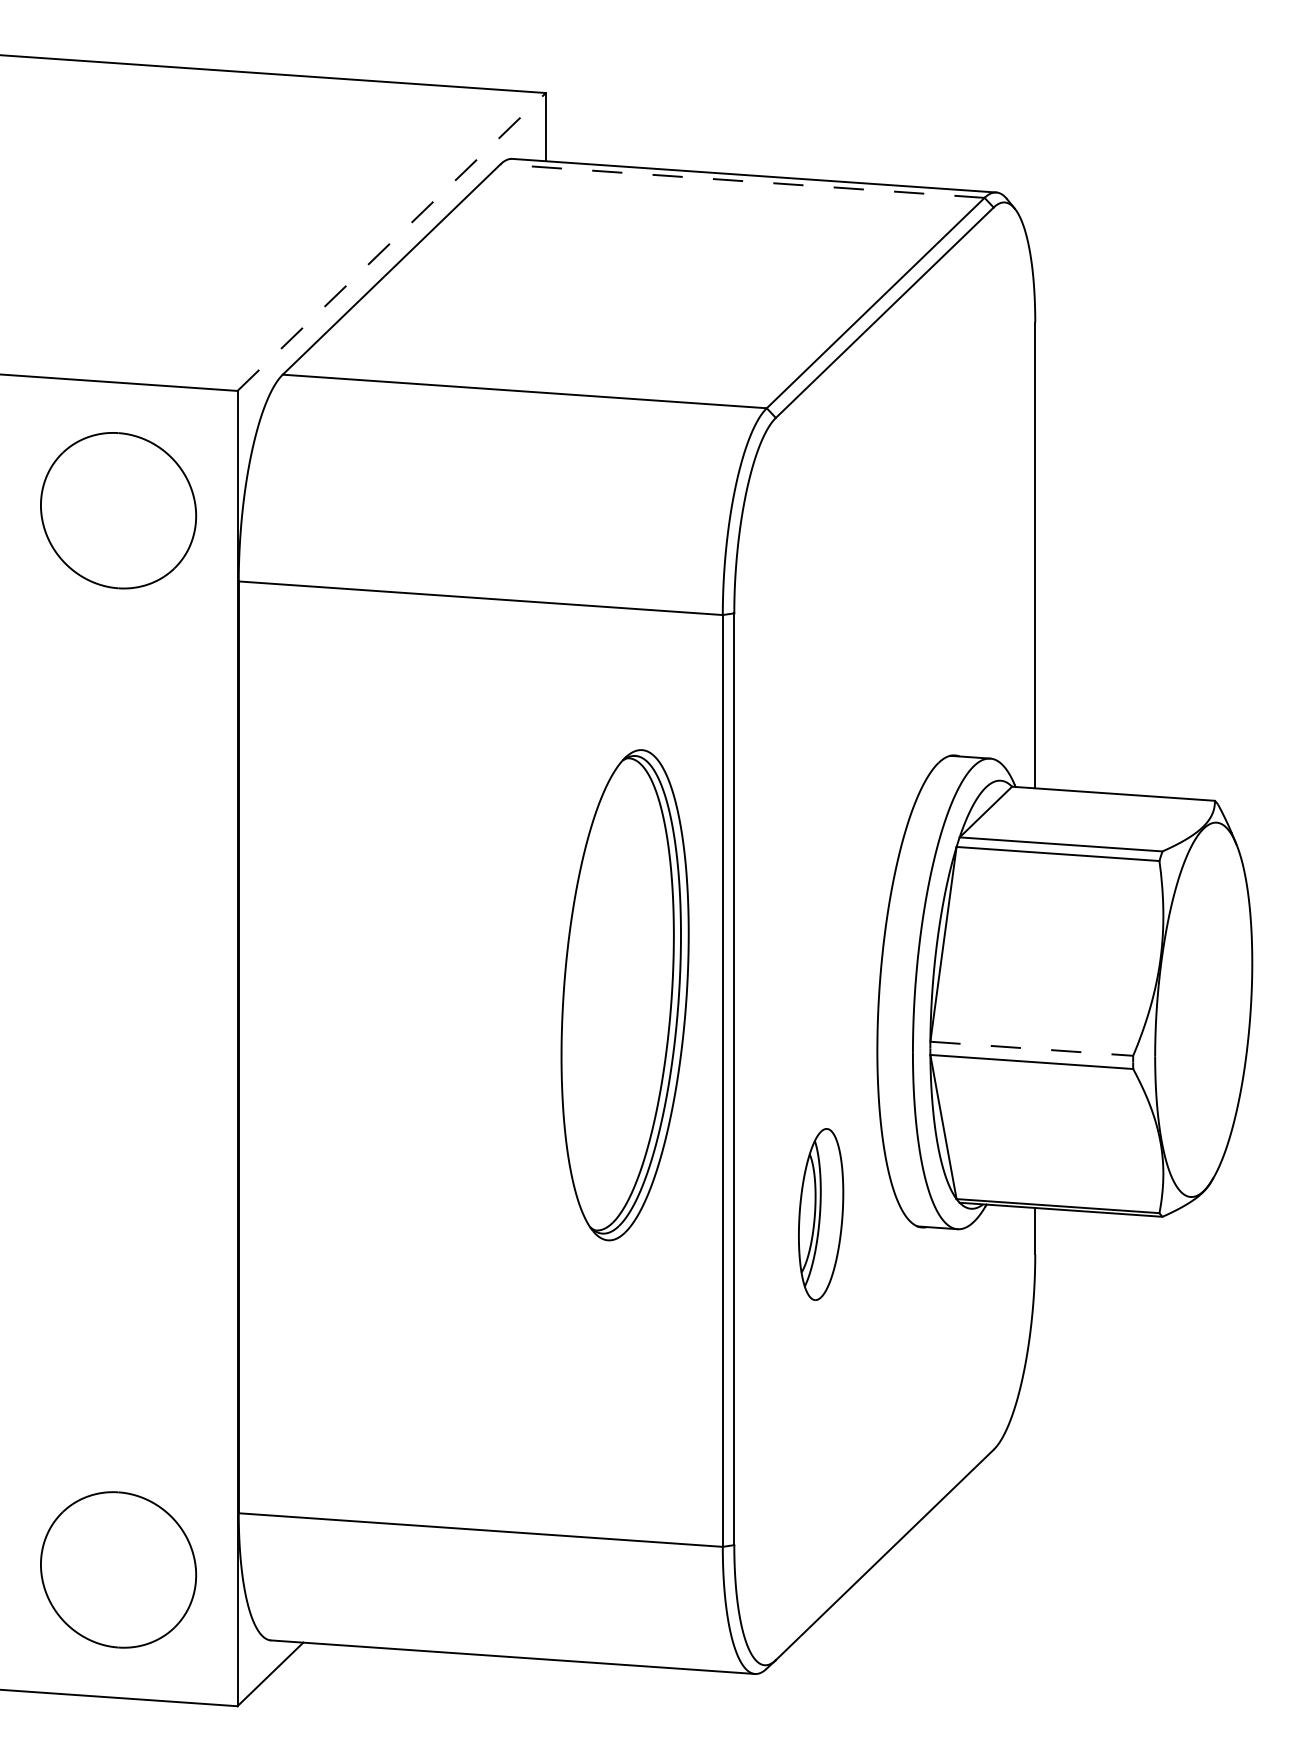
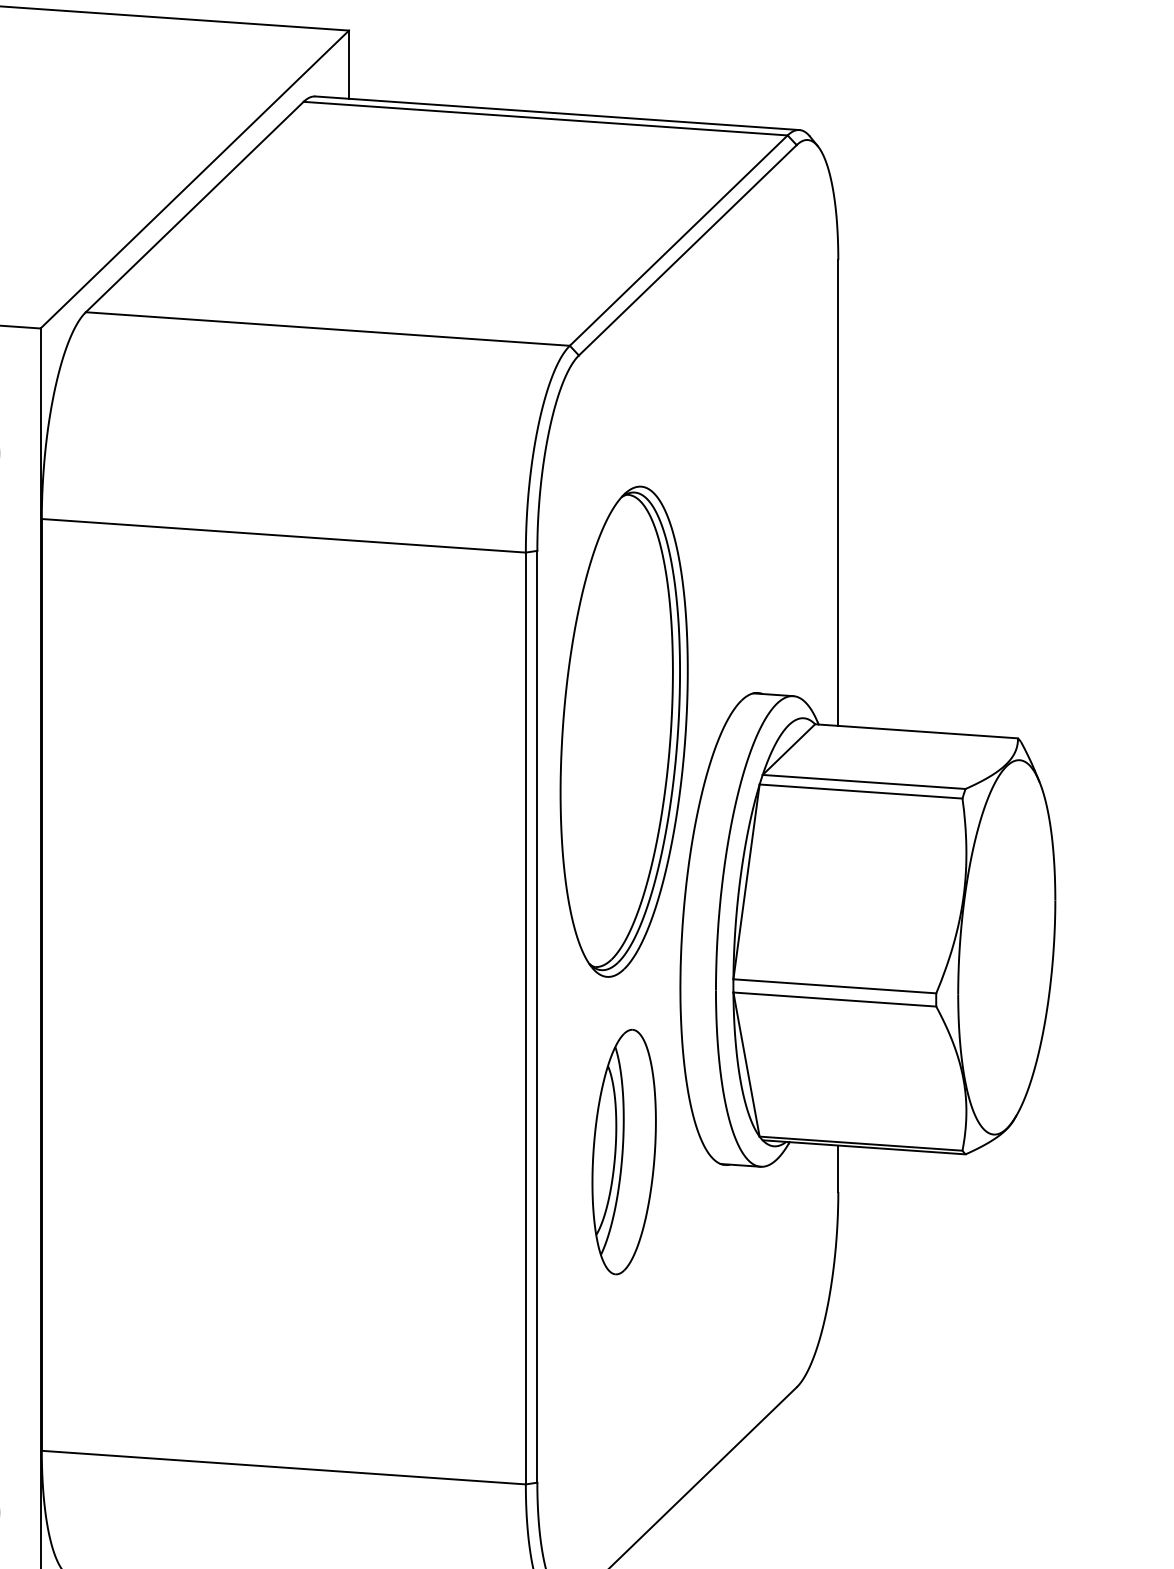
line: (742, 181) -> (545, 119), dashed -> solid
line: (392, 241) -> (195, 179), dashed -> solid
part: (624, 995) -> (623, 732), moved
line: (1031, 1048) -> (834, 986), dashed -> solid
part: (820, 1214) -> (623, 1152), size x1.43

